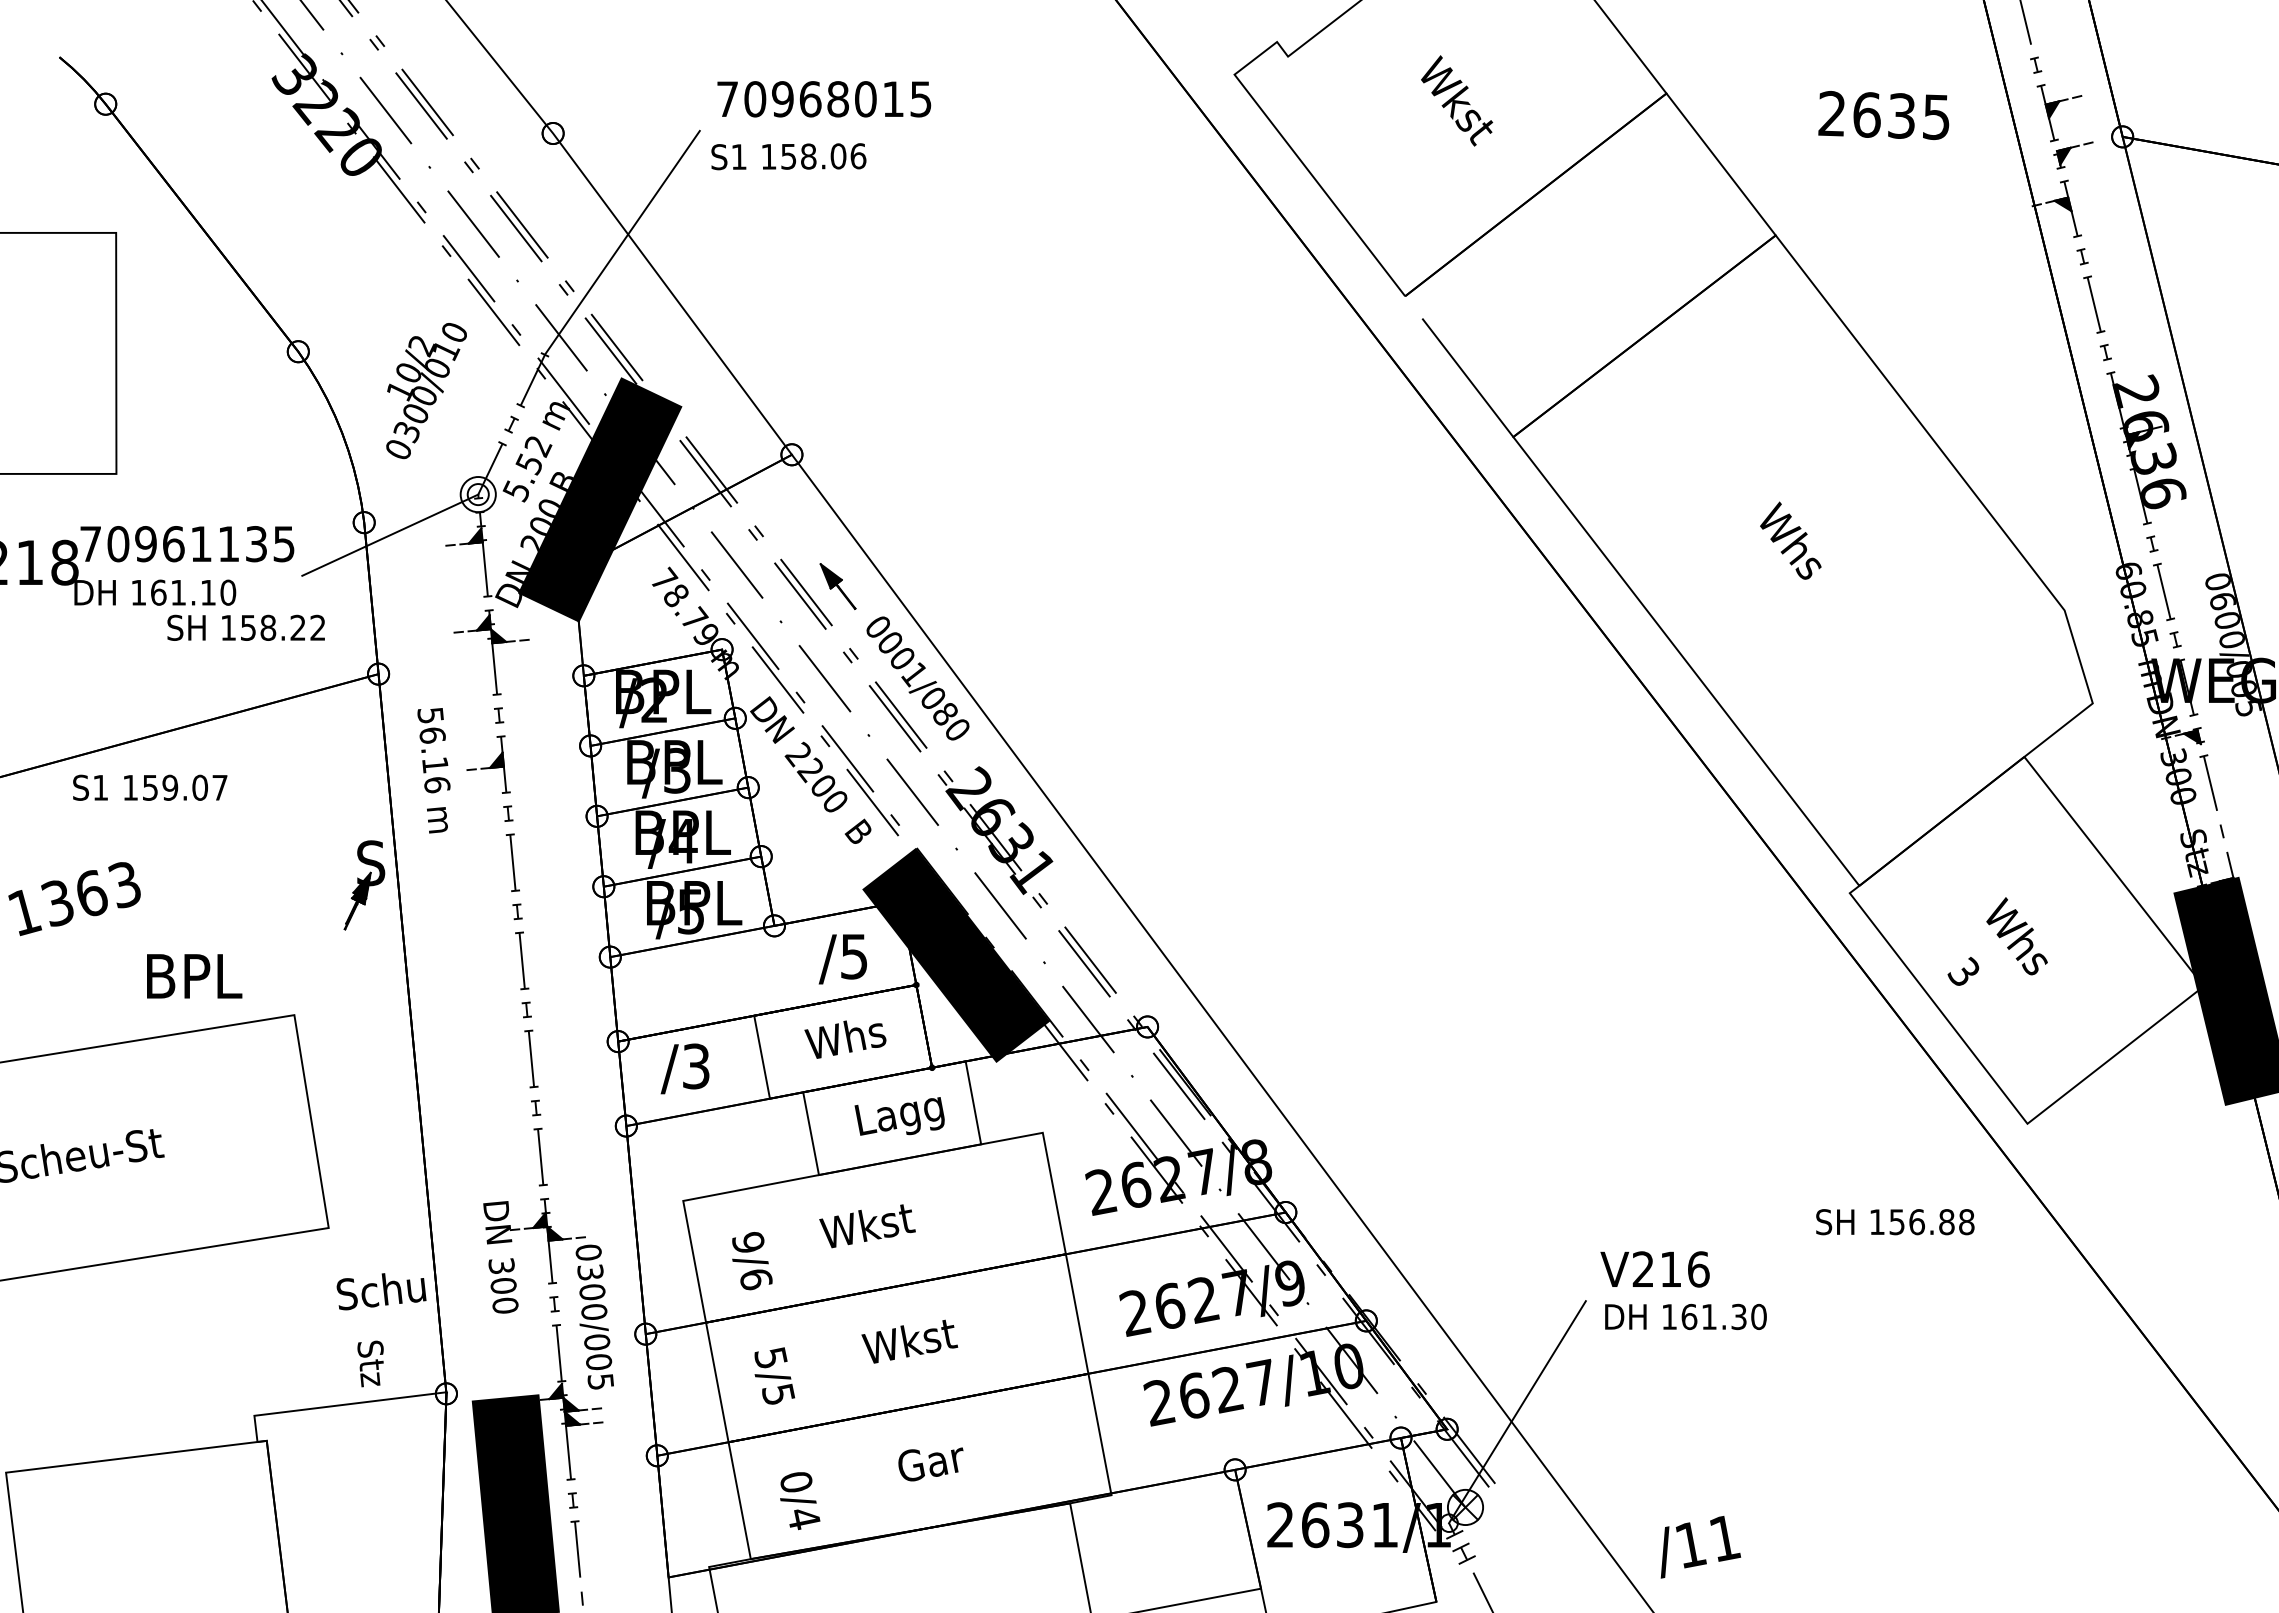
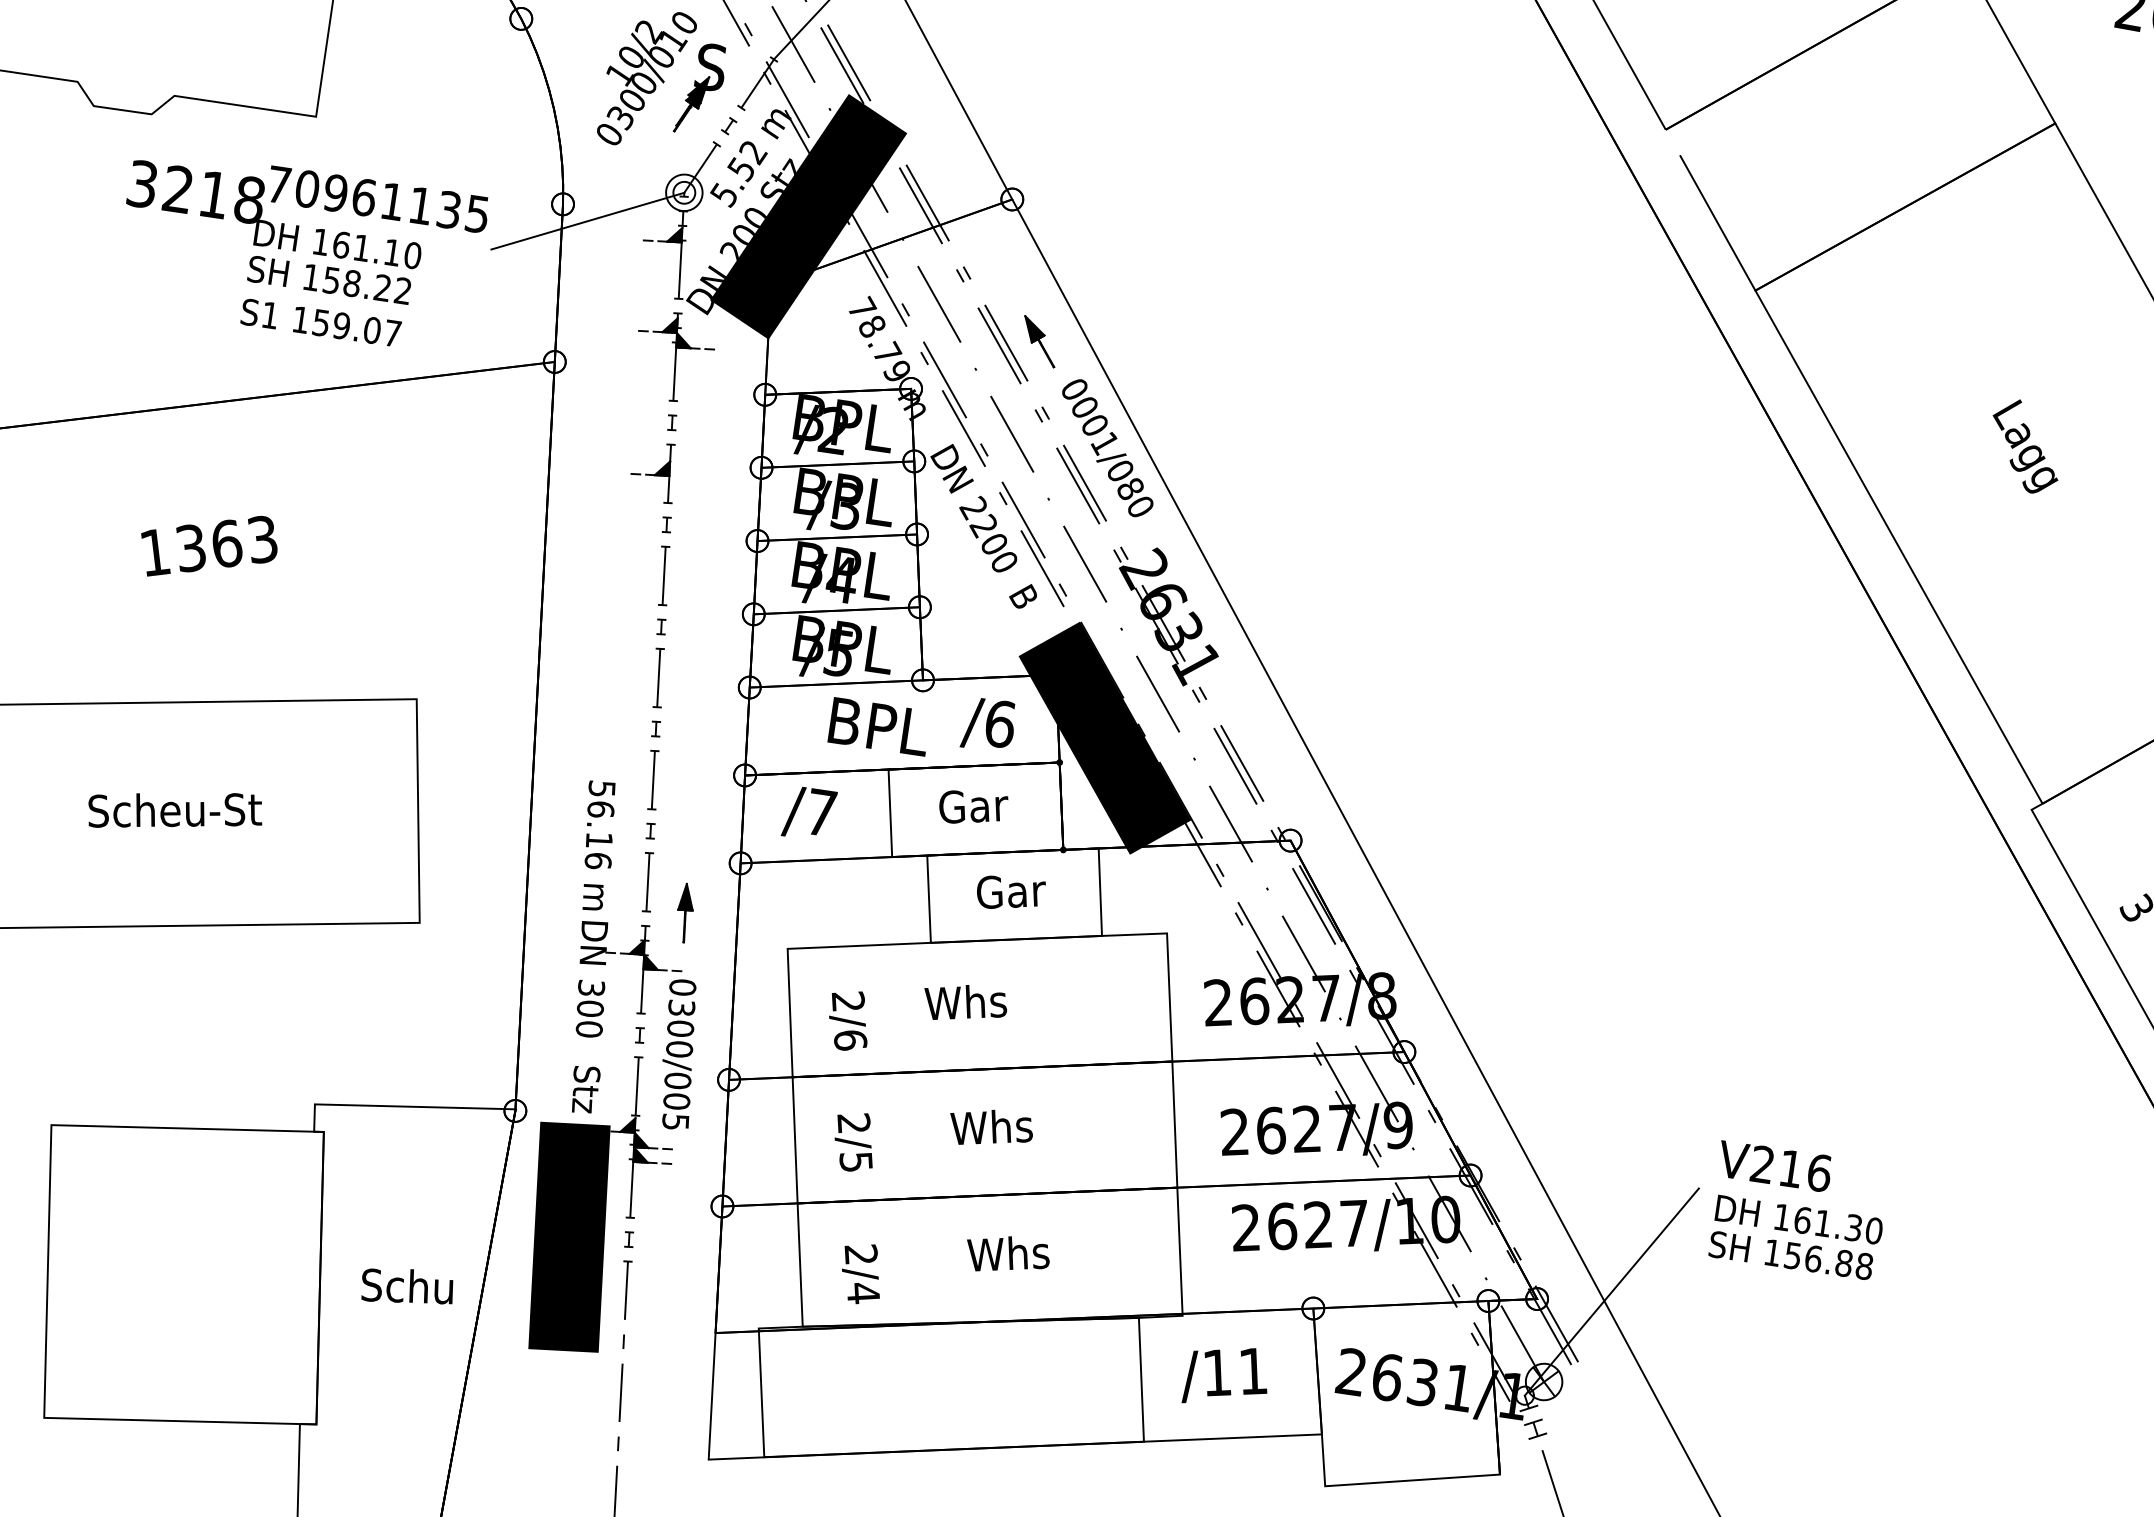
text: (565, 468) -> (777, 179), B -> Stz
text: (1792, 546) -> (2025, 445), Whs -> Lagg
text: (245, 627) -> (328, 279), moved
text: (433, 770) -> (596, 845), moved
text: (150, 787) -> (321, 322), moved
part: (364, 885) -> (700, 89), moved
text: (854, 956) -> (1000, 723), /5 -> /6
text: (194, 976) -> (879, 727), moved
text: (845, 1039) -> (978, 807), Whs -> Gar
text: (696, 1066) -> (821, 812), /3 -> /7
text: (899, 1116) -> (1022, 894), Lagg -> Gar
part: (580, 1181) -> (685, 913), added
text: (889, 1221) -> (996, 1001), Wkst -> Whs
text: (1895, 1222) -> (1791, 1256), moved
text: (747, 1242) -> (847, 1001), 9/6 -> 2/6
text: (381, 1291) -> (407, 1287), moved
text: (932, 1336) -> (1022, 1125), Wkst -> Whs
text: (770, 1357) -> (853, 1122), 5/5 -> 2/5
text: (370, 1363) -> (584, 1089), moved
text: (936, 1462) -> (1007, 1255), Gar -> Whs
text: (795, 1481) -> (860, 1253), 0/4 -> 2/4
text: (1700, 1547) -> (1227, 1377), moved

